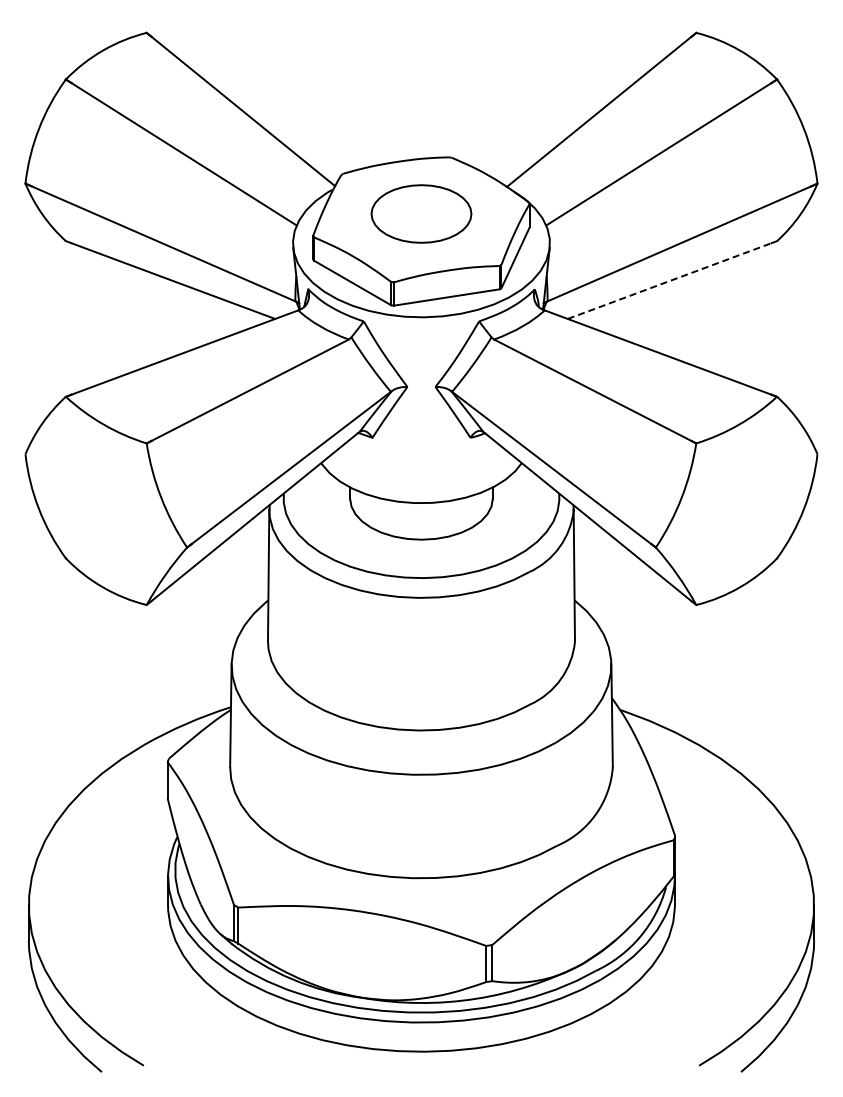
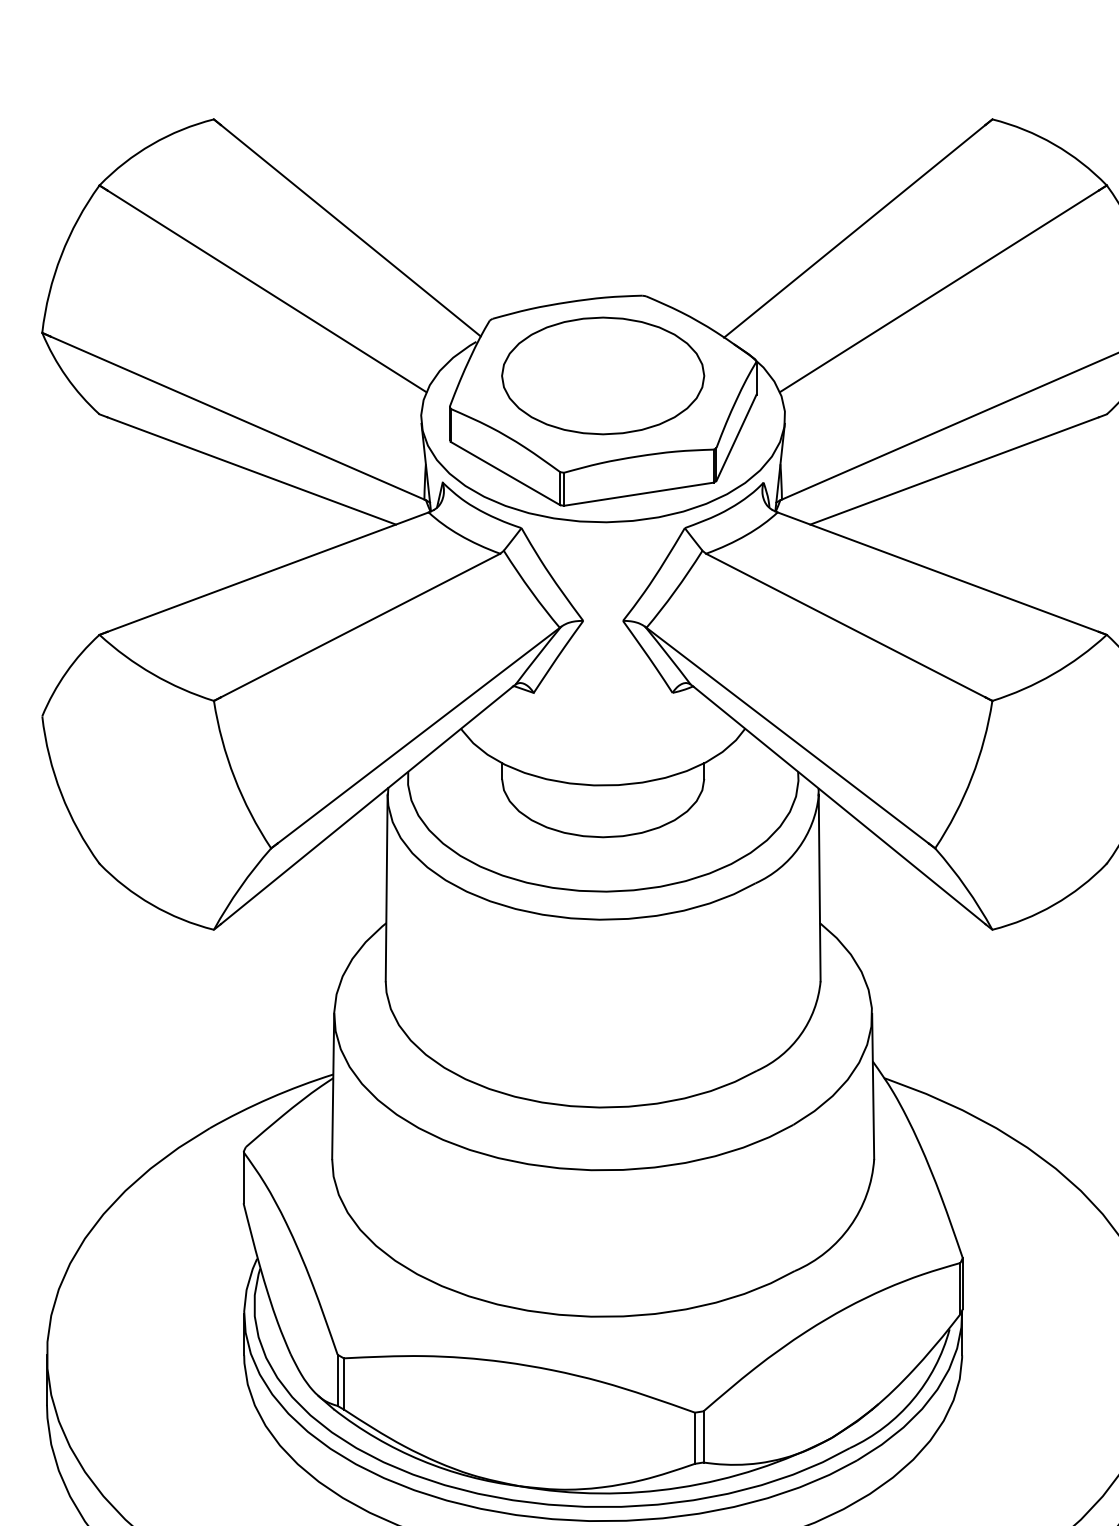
part: (421, 213) -> (603, 375), size x1.43
line: (669, 281) -> (954, 471), dashed -> solid

